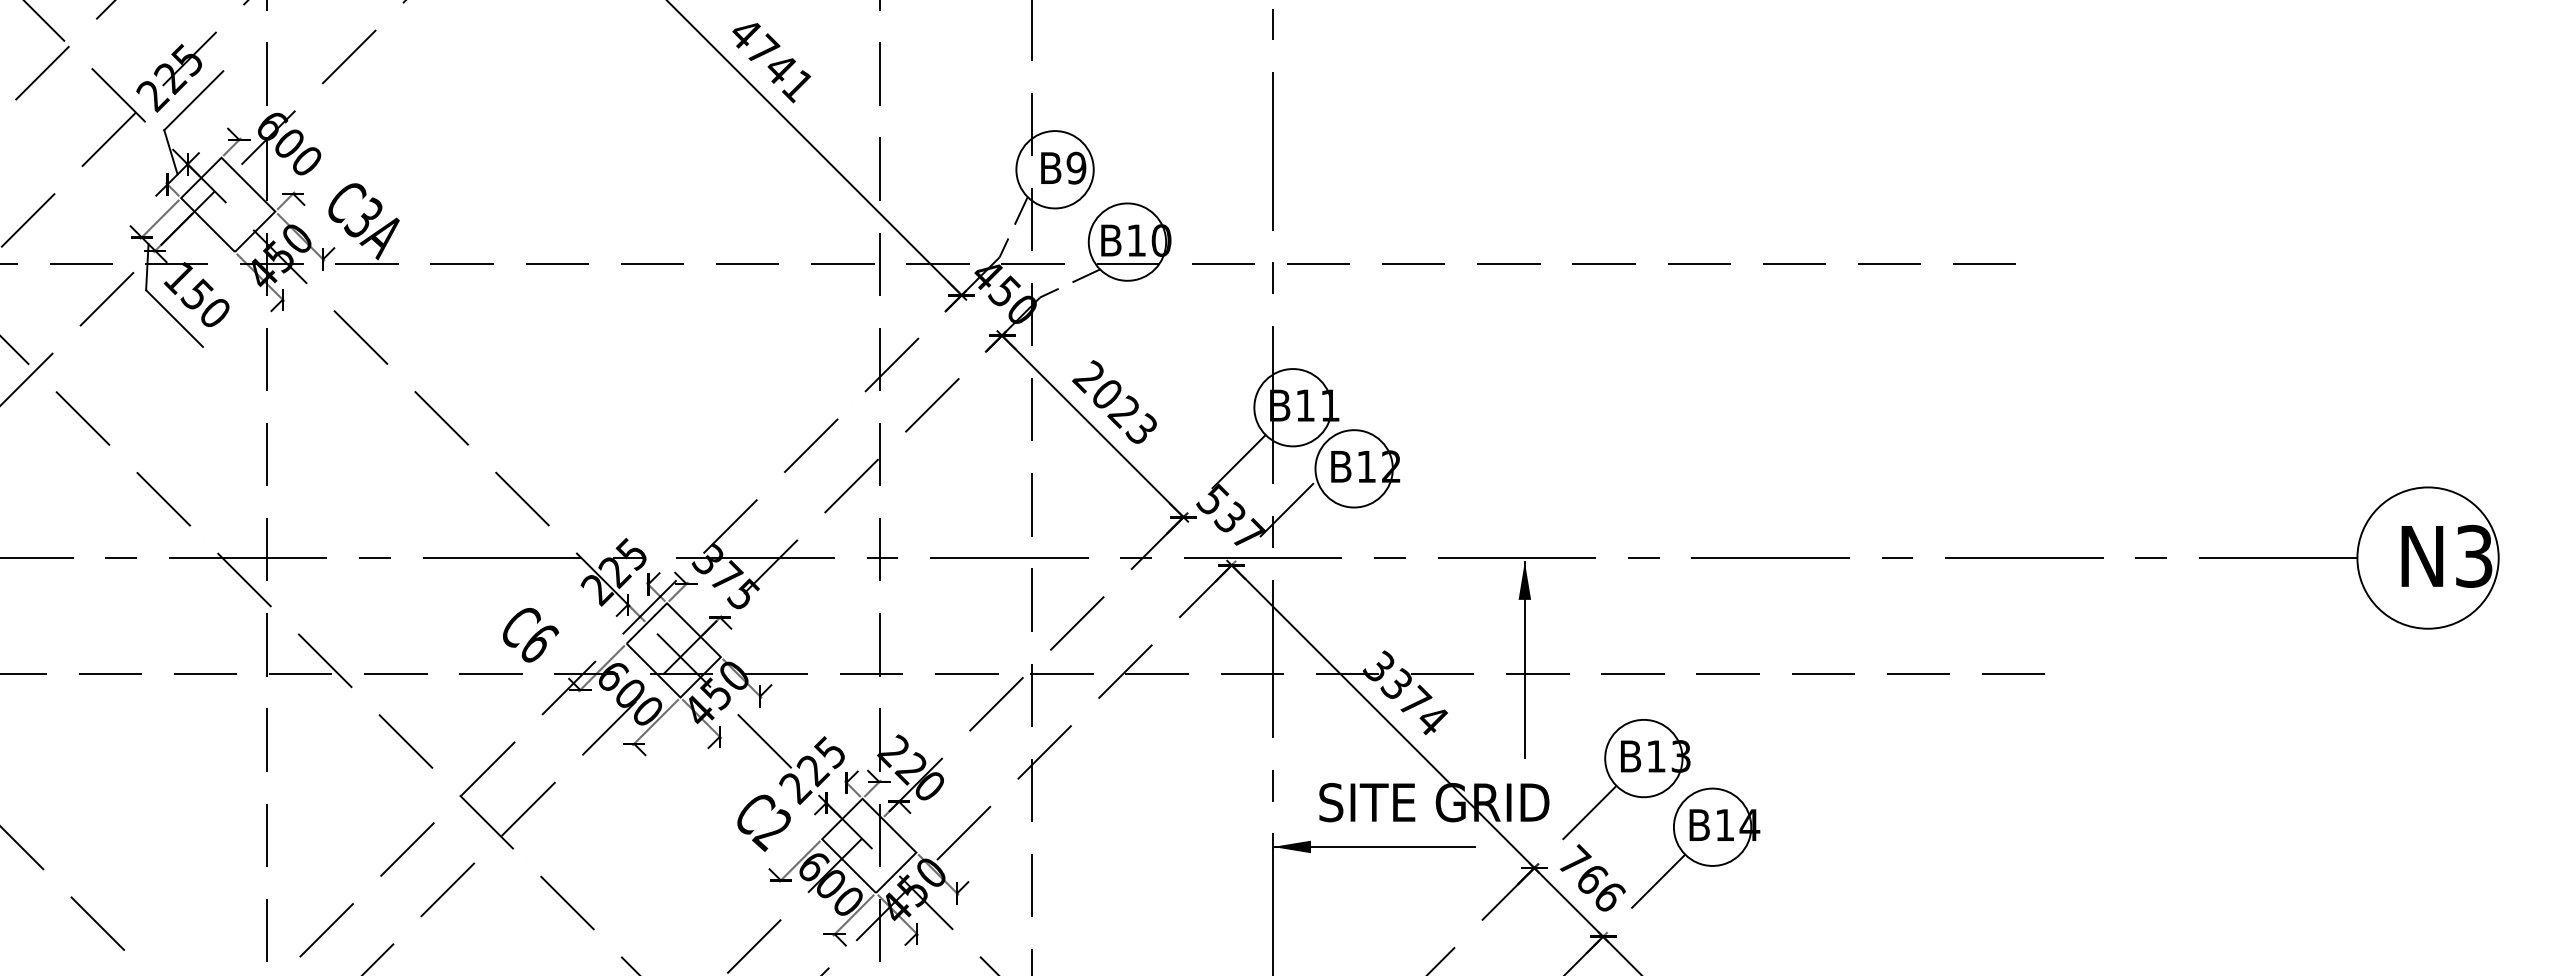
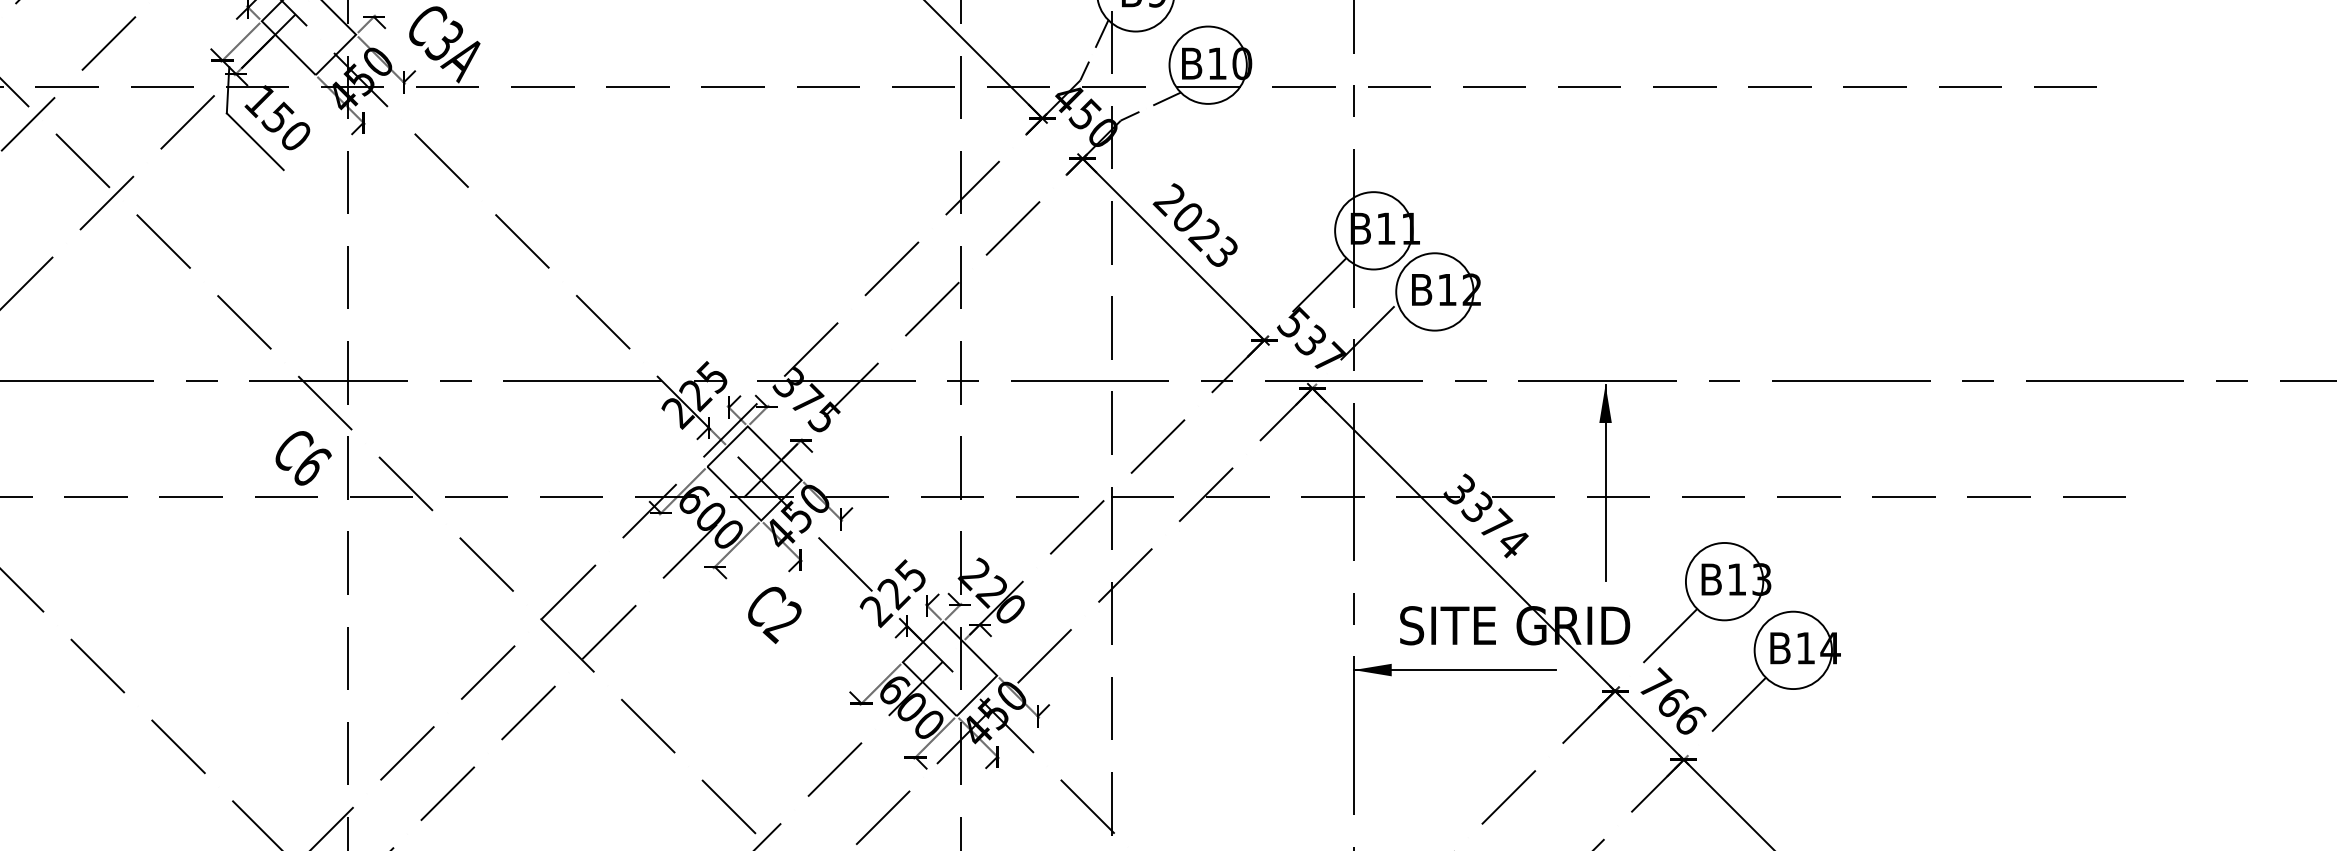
text: (531, 635) -> (304, 458), moved
text: (763, 822) -> (774, 614), moved

